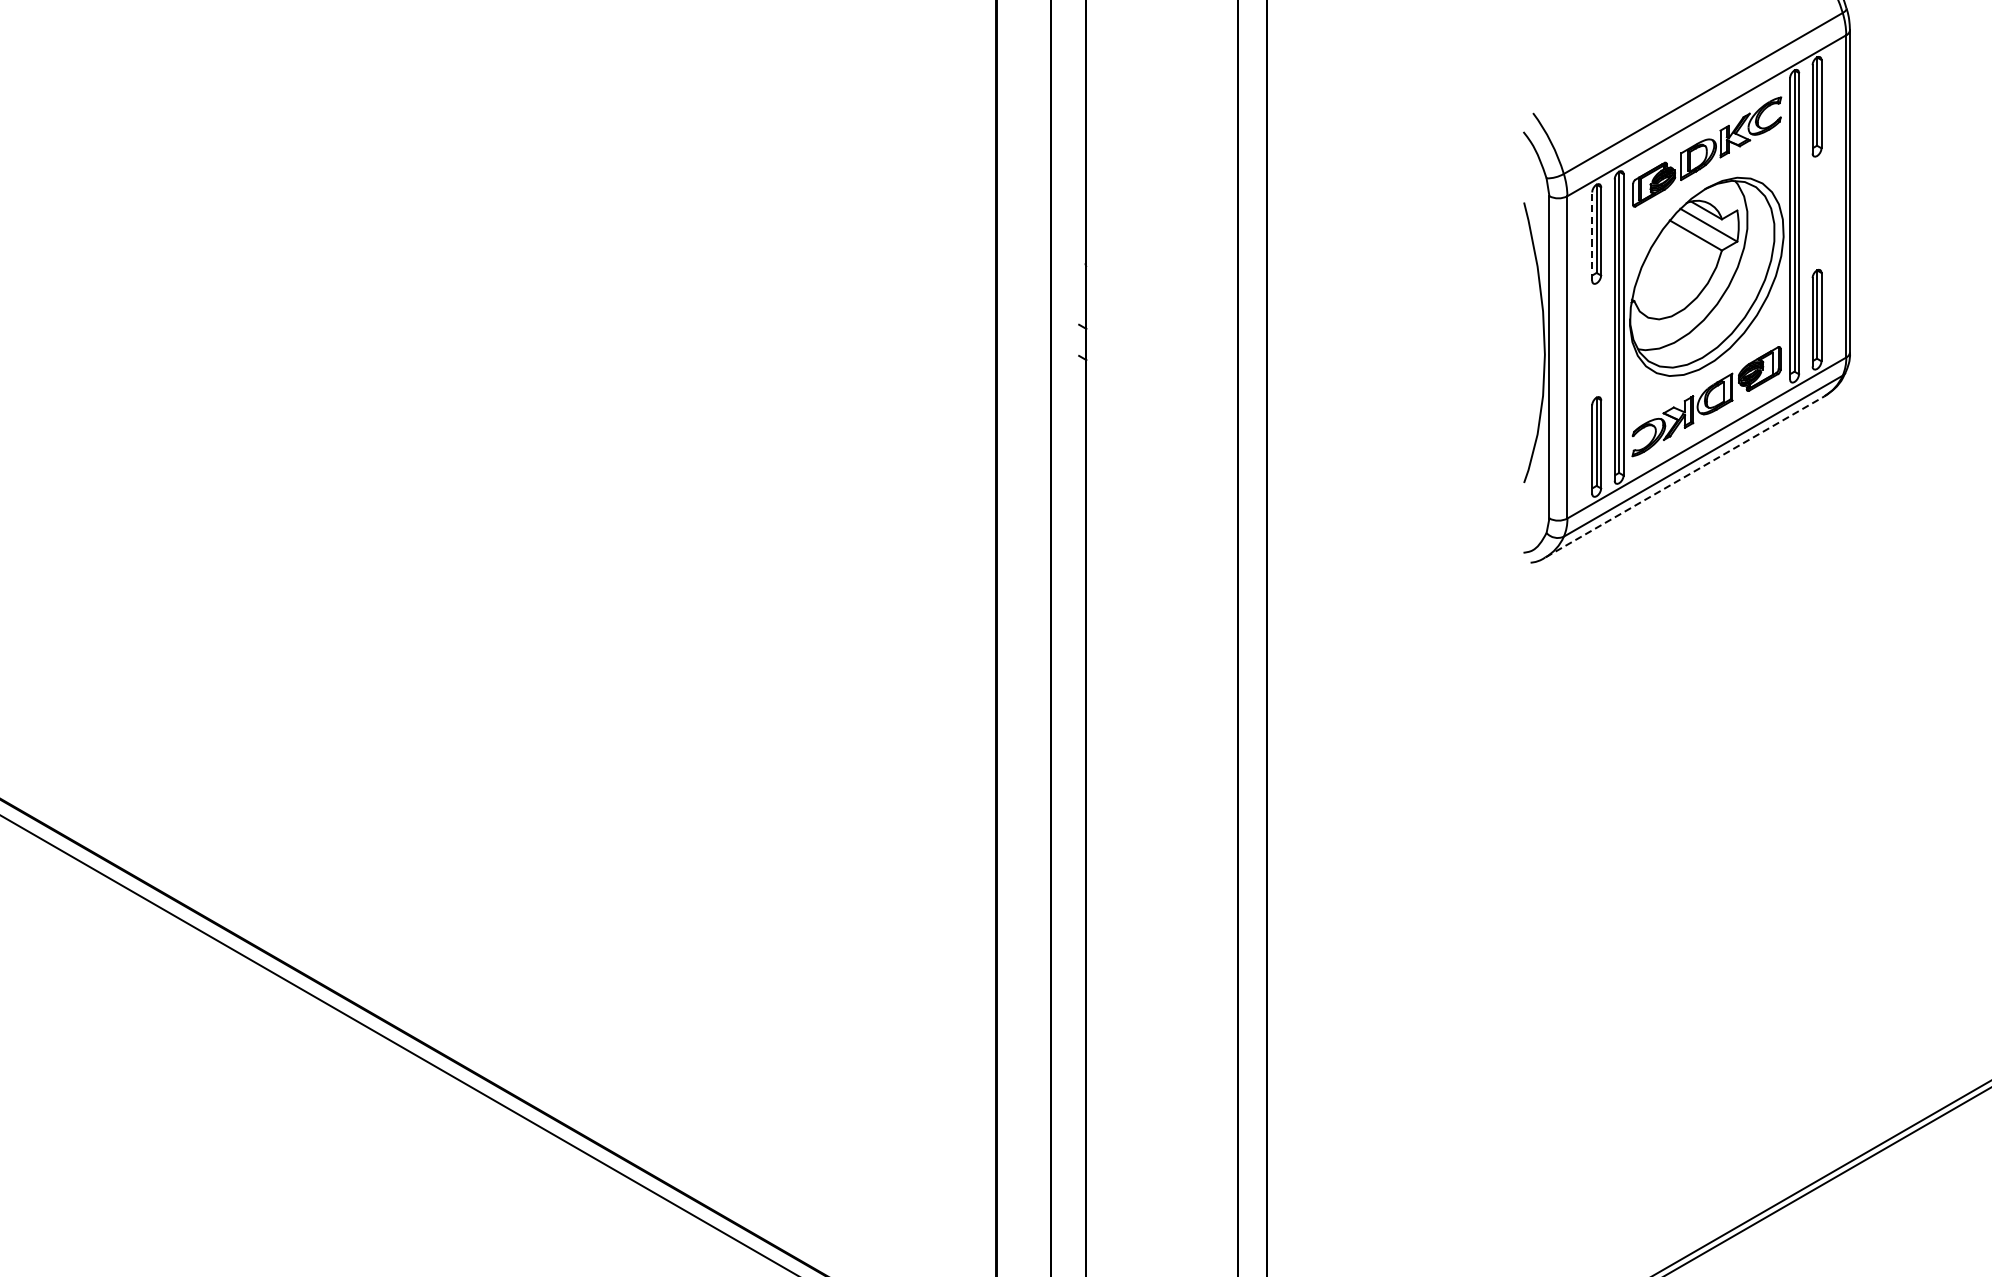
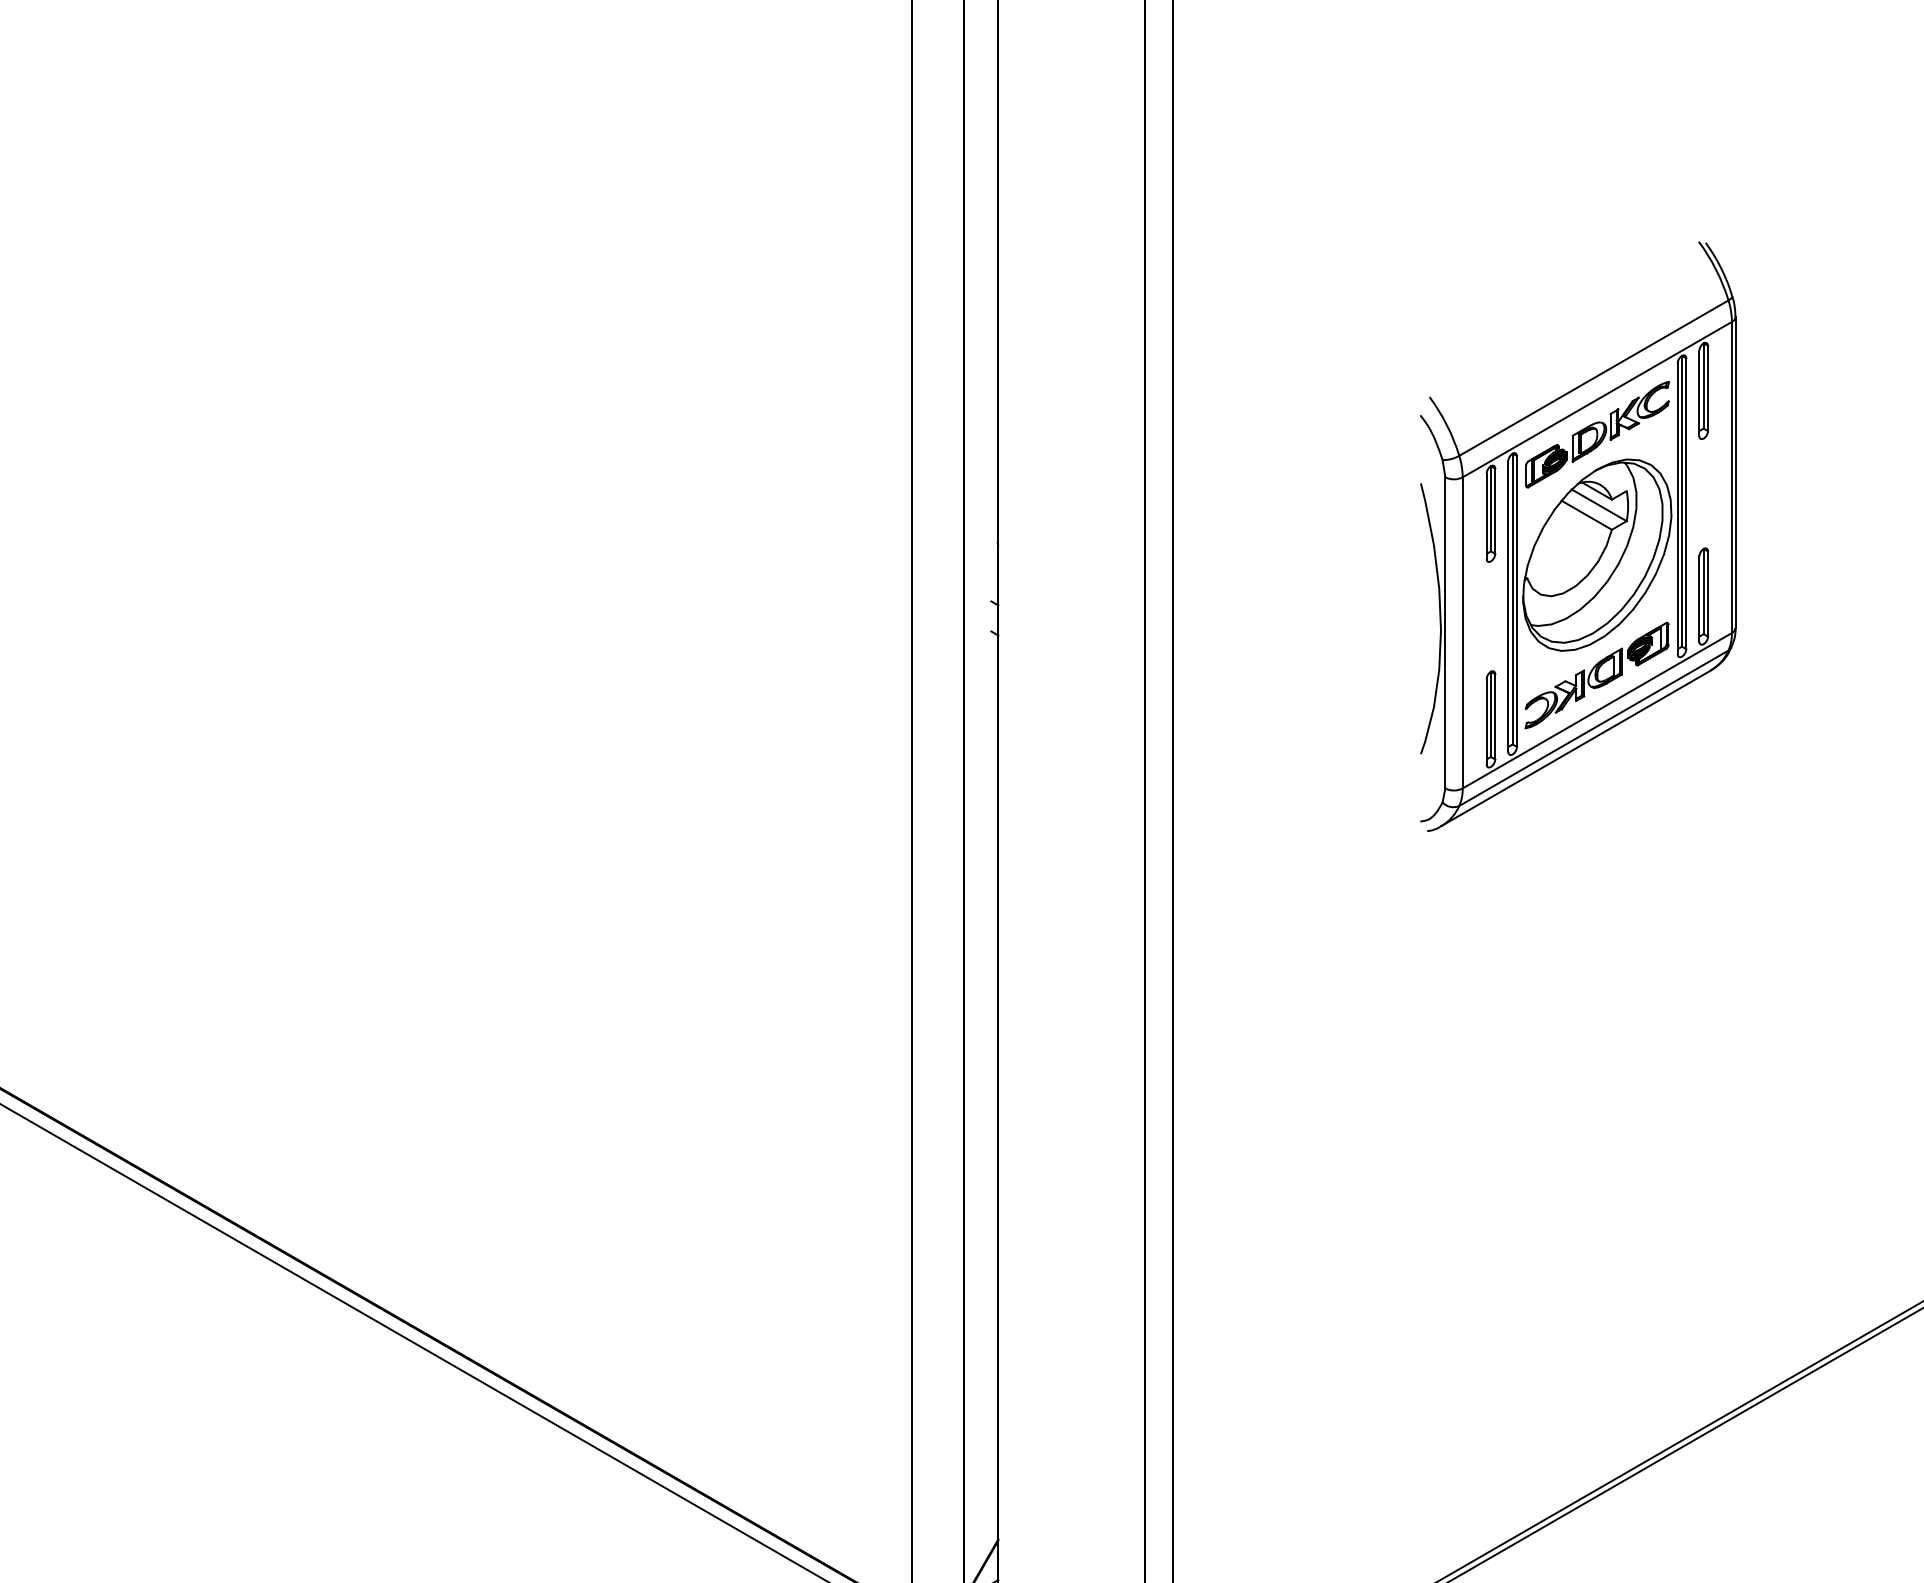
line: (1592, 236) -> (1486, 516), dashed -> solid
line: (1685, 476) -> (1576, 747), dashed -> solid

